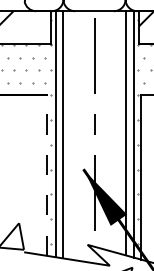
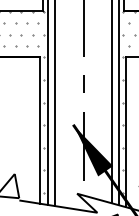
line: (46, 174) -> (39, 129), dashed -> solid

